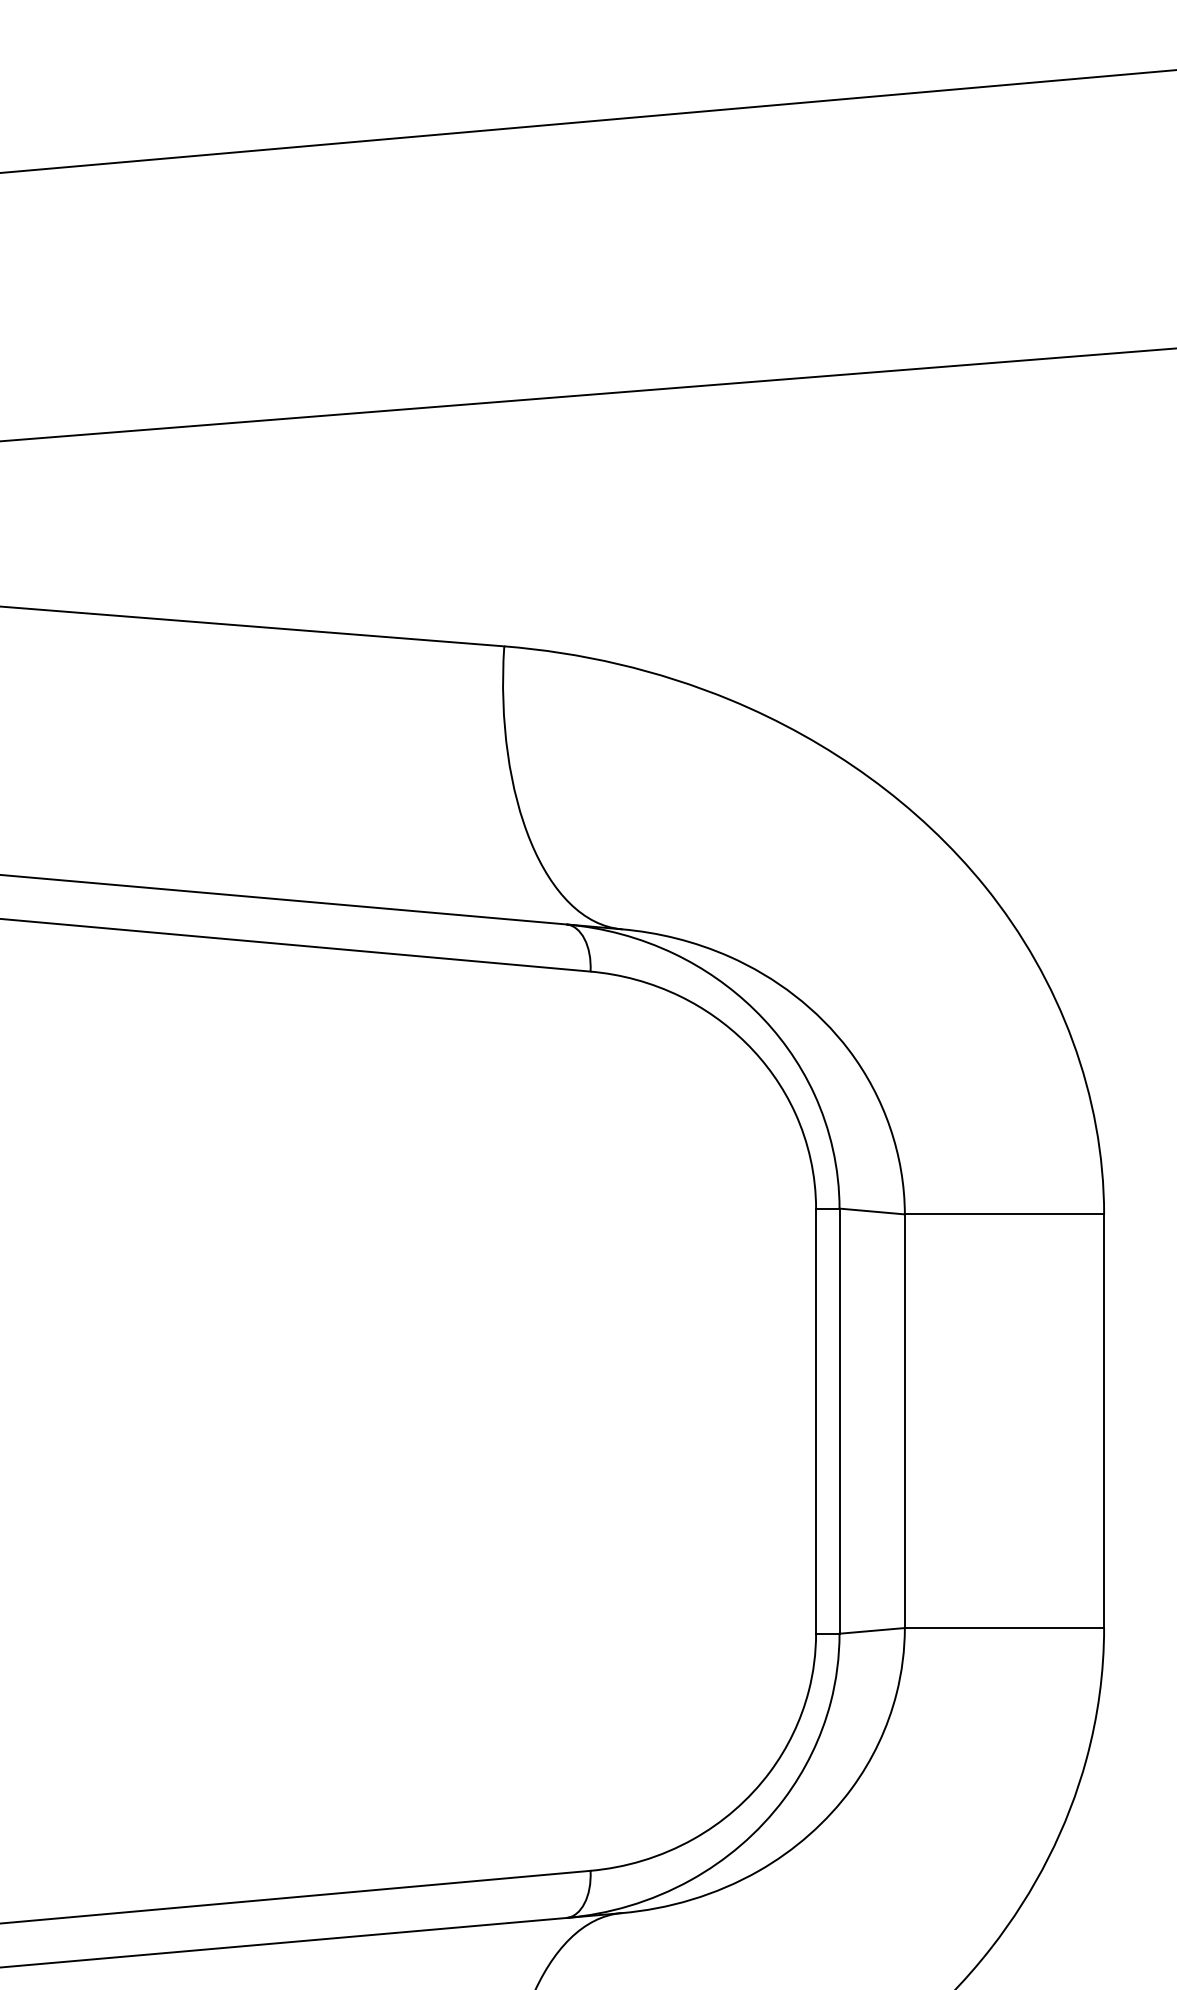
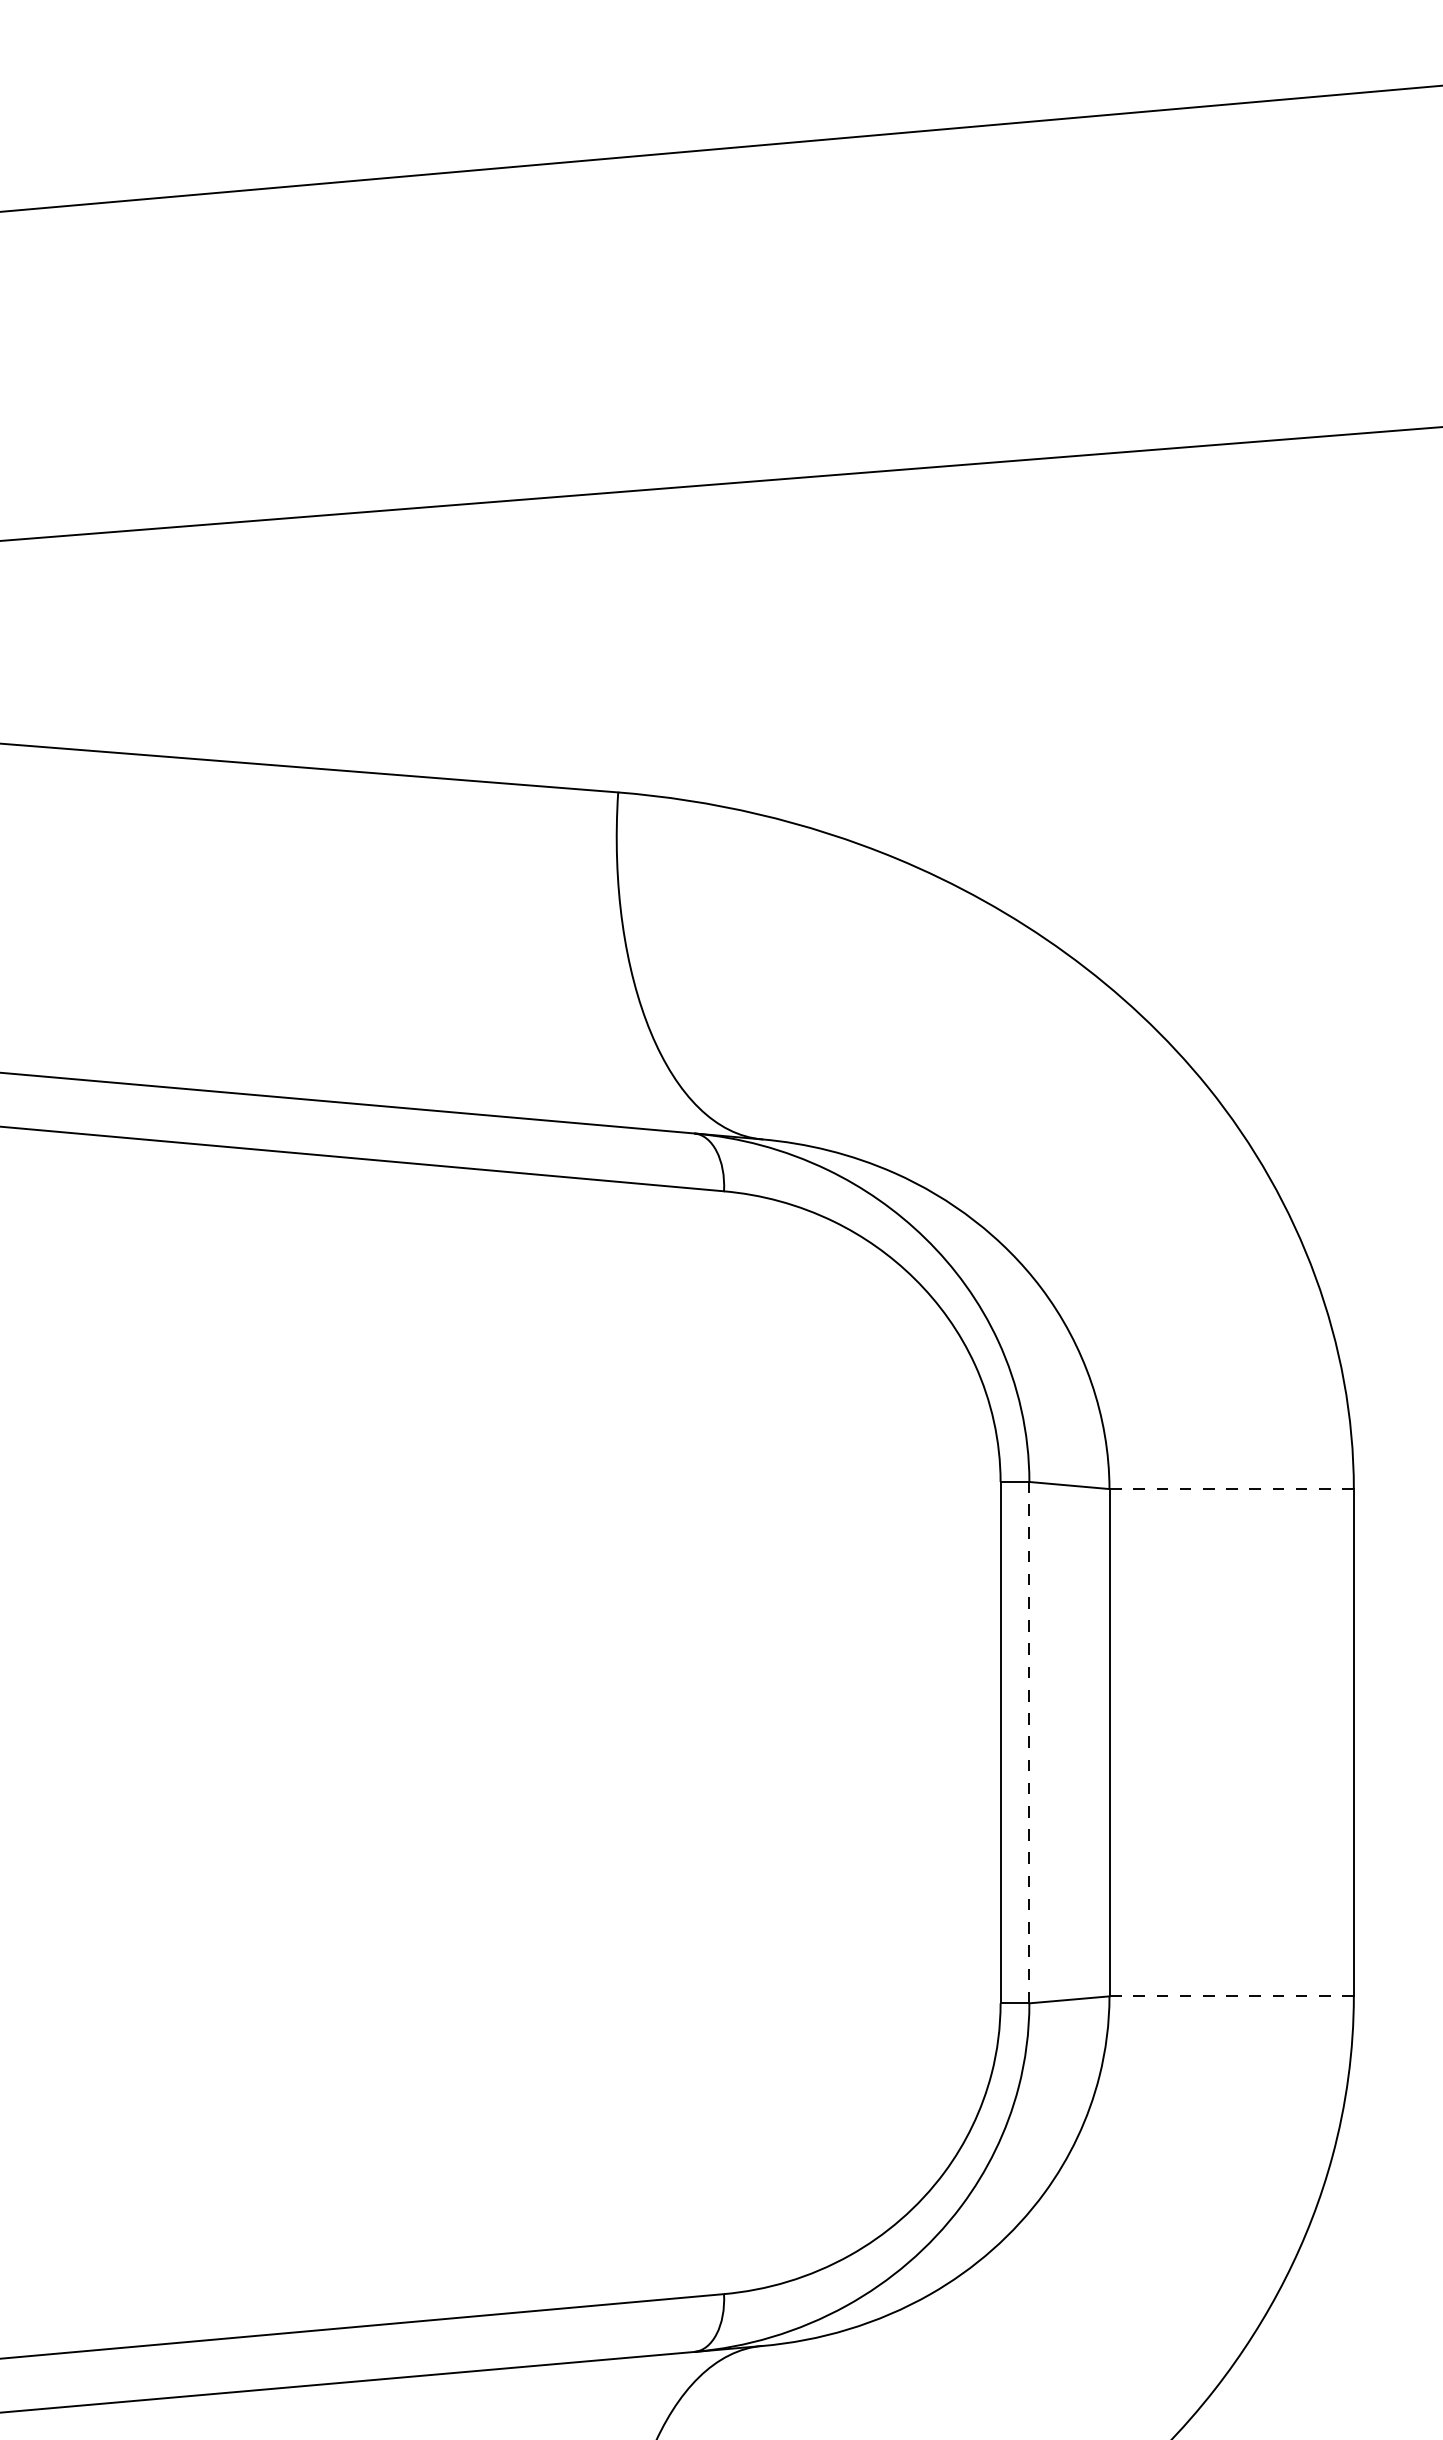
line: (1004, 1214) -> (1231, 1489), solid -> dashed
line: (839, 1421) -> (1029, 1743), solid -> dashed
line: (1004, 1628) -> (1231, 1996), solid -> dashed

